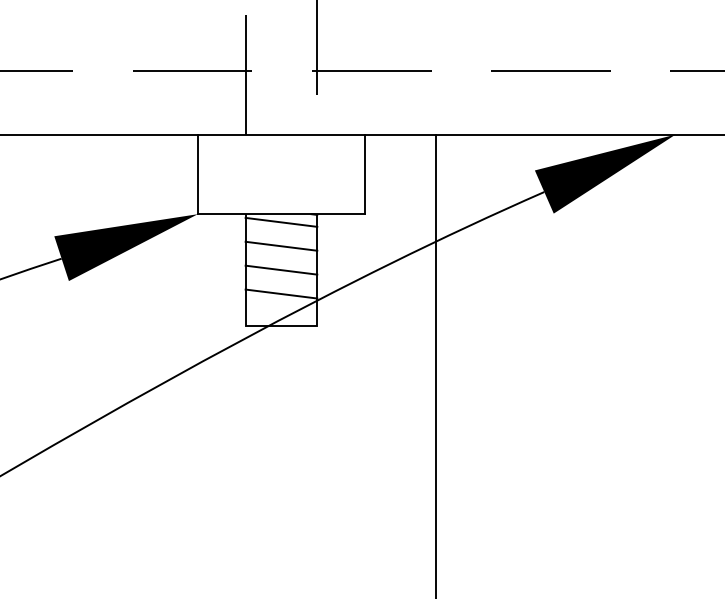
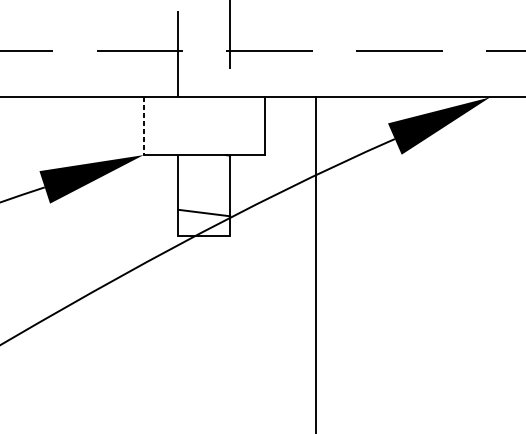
line: (197, 174) -> (143, 126), solid -> dashed
line: (281, 221) -> (204, 160), removed
line: (281, 245) -> (204, 177), removed
line: (281, 269) -> (204, 195), removed

